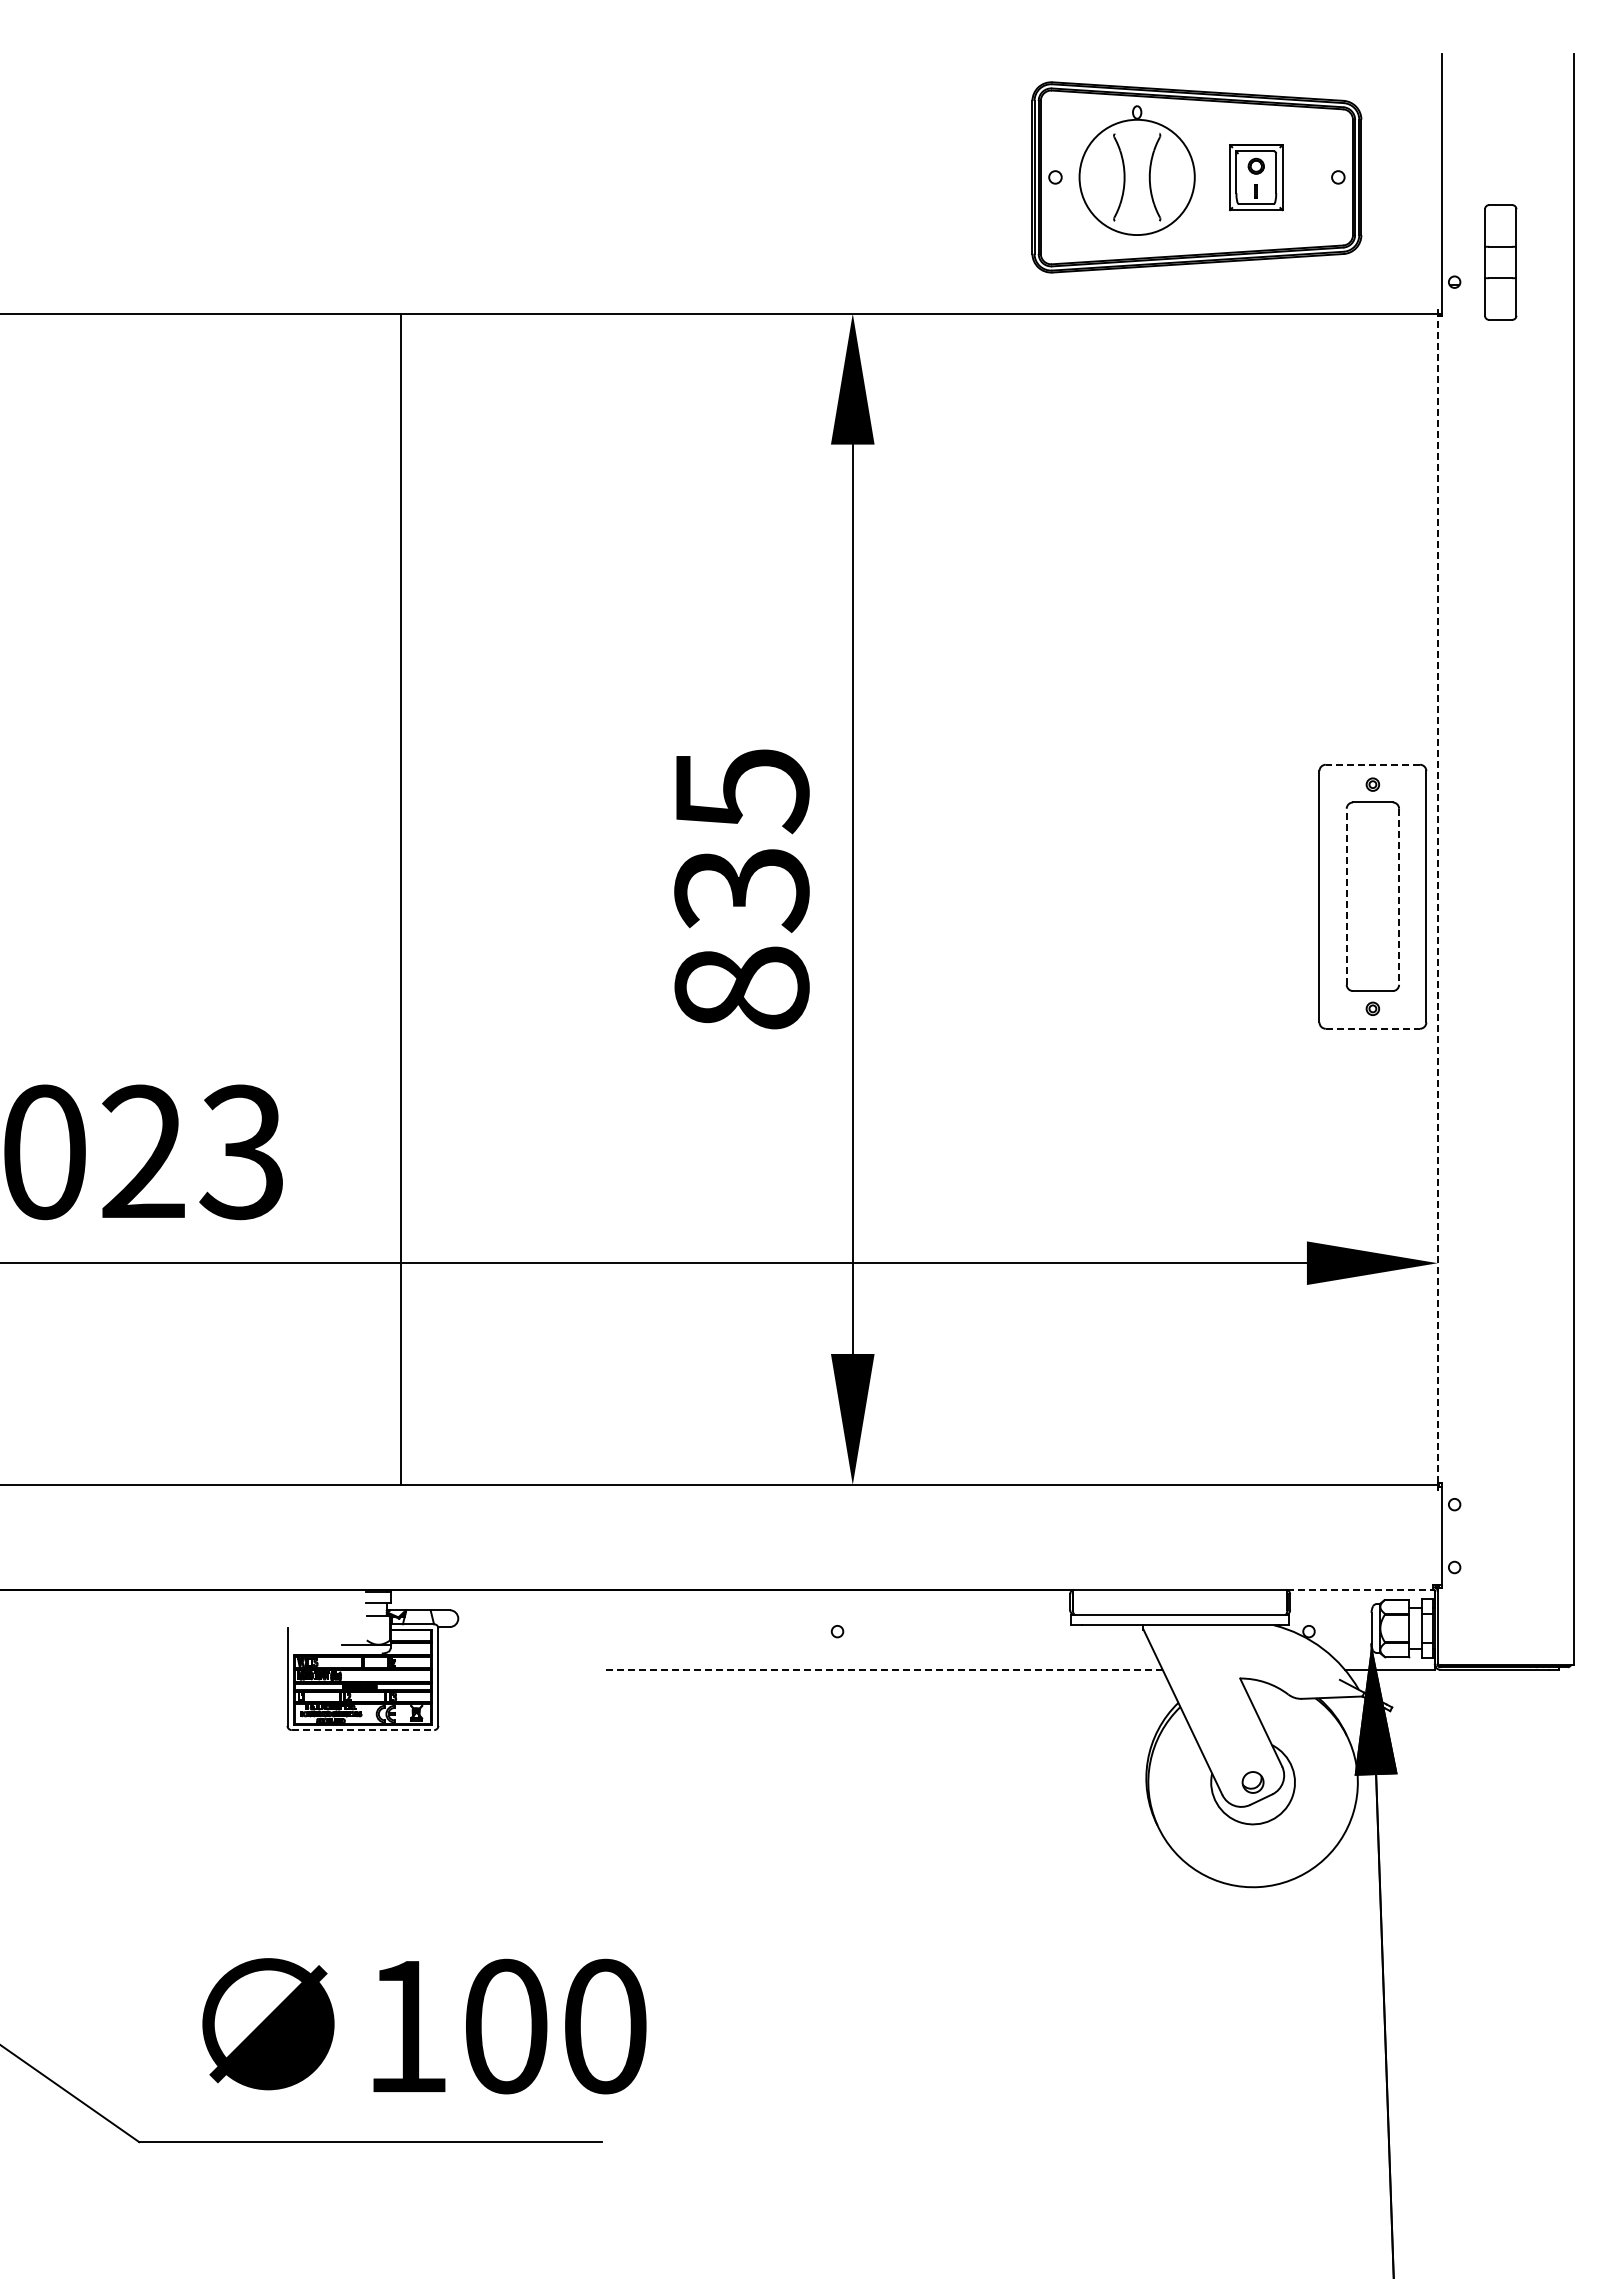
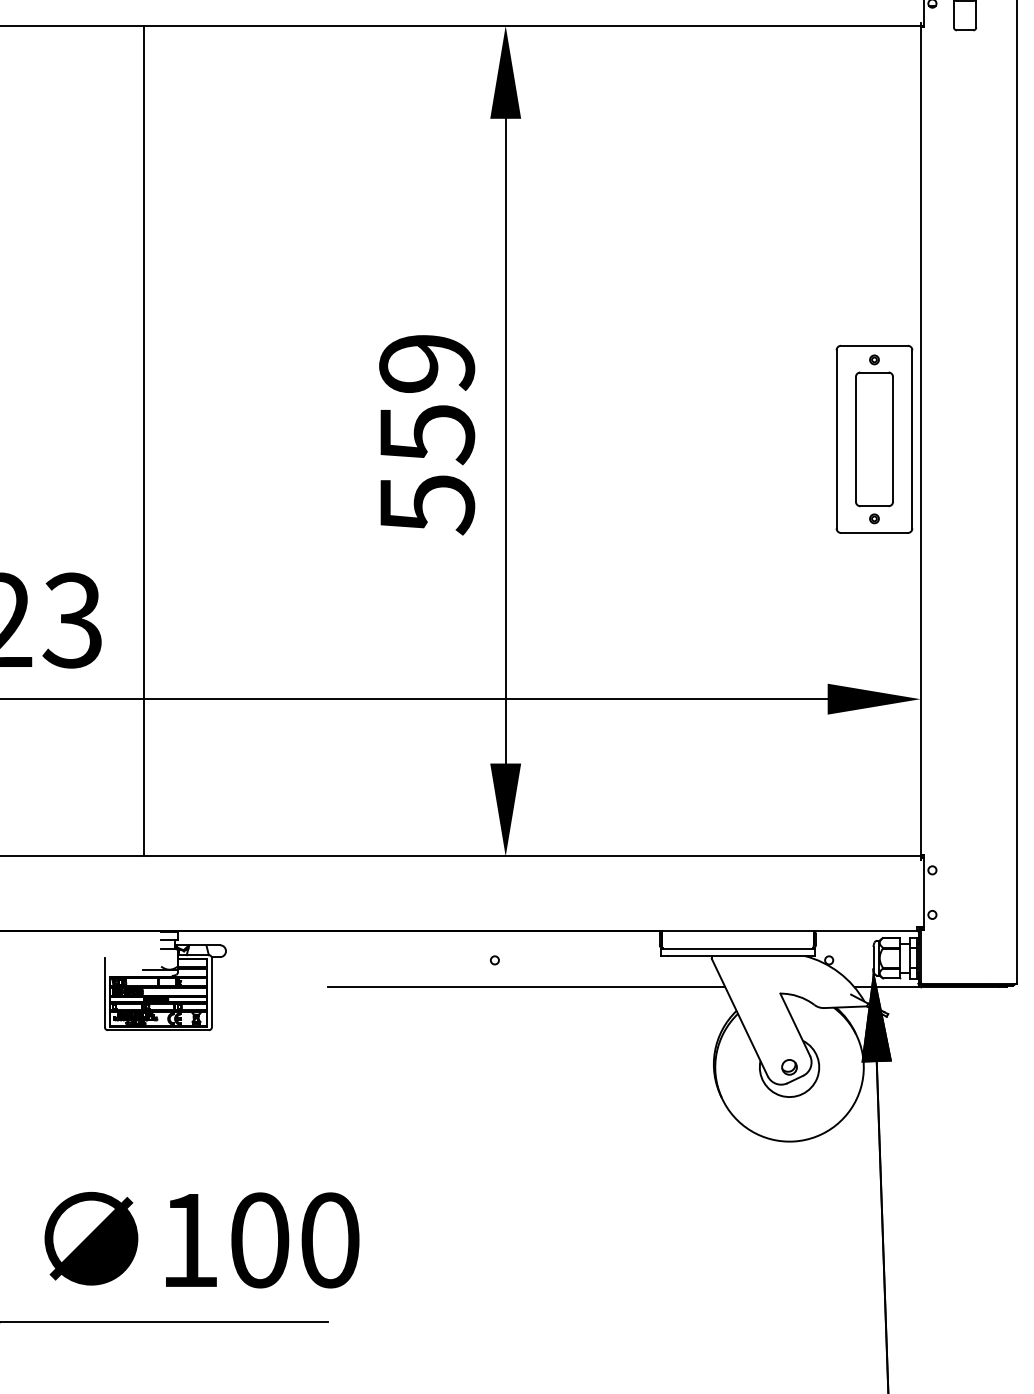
line: (1372, 764) -> (874, 345), dashed -> solid
text: (741, 890) -> (426, 434), 835 -> 559
line: (1346, 896) -> (855, 439), dashed -> solid
line: (1399, 897) -> (893, 439), dashed -> solid
line: (401, 898) -> (144, 440), moved
line: (1437, 899) -> (920, 441), dashed -> solid
line: (1373, 1028) -> (874, 532), dashed -> solid
line: (1360, 1589) -> (865, 930), dashed -> solid
line: (881, 1669) -> (526, 987), dashed -> solid
line: (363, 1730) -> (158, 1030), dashed -> solid

